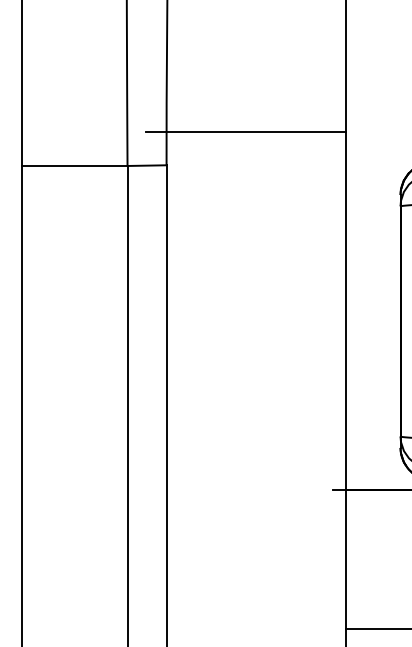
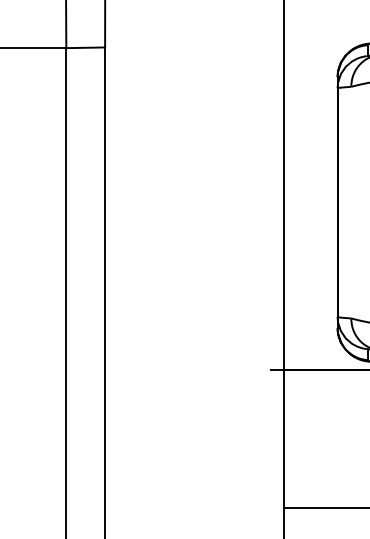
line: (245, 132) -> (183, 14), removed

